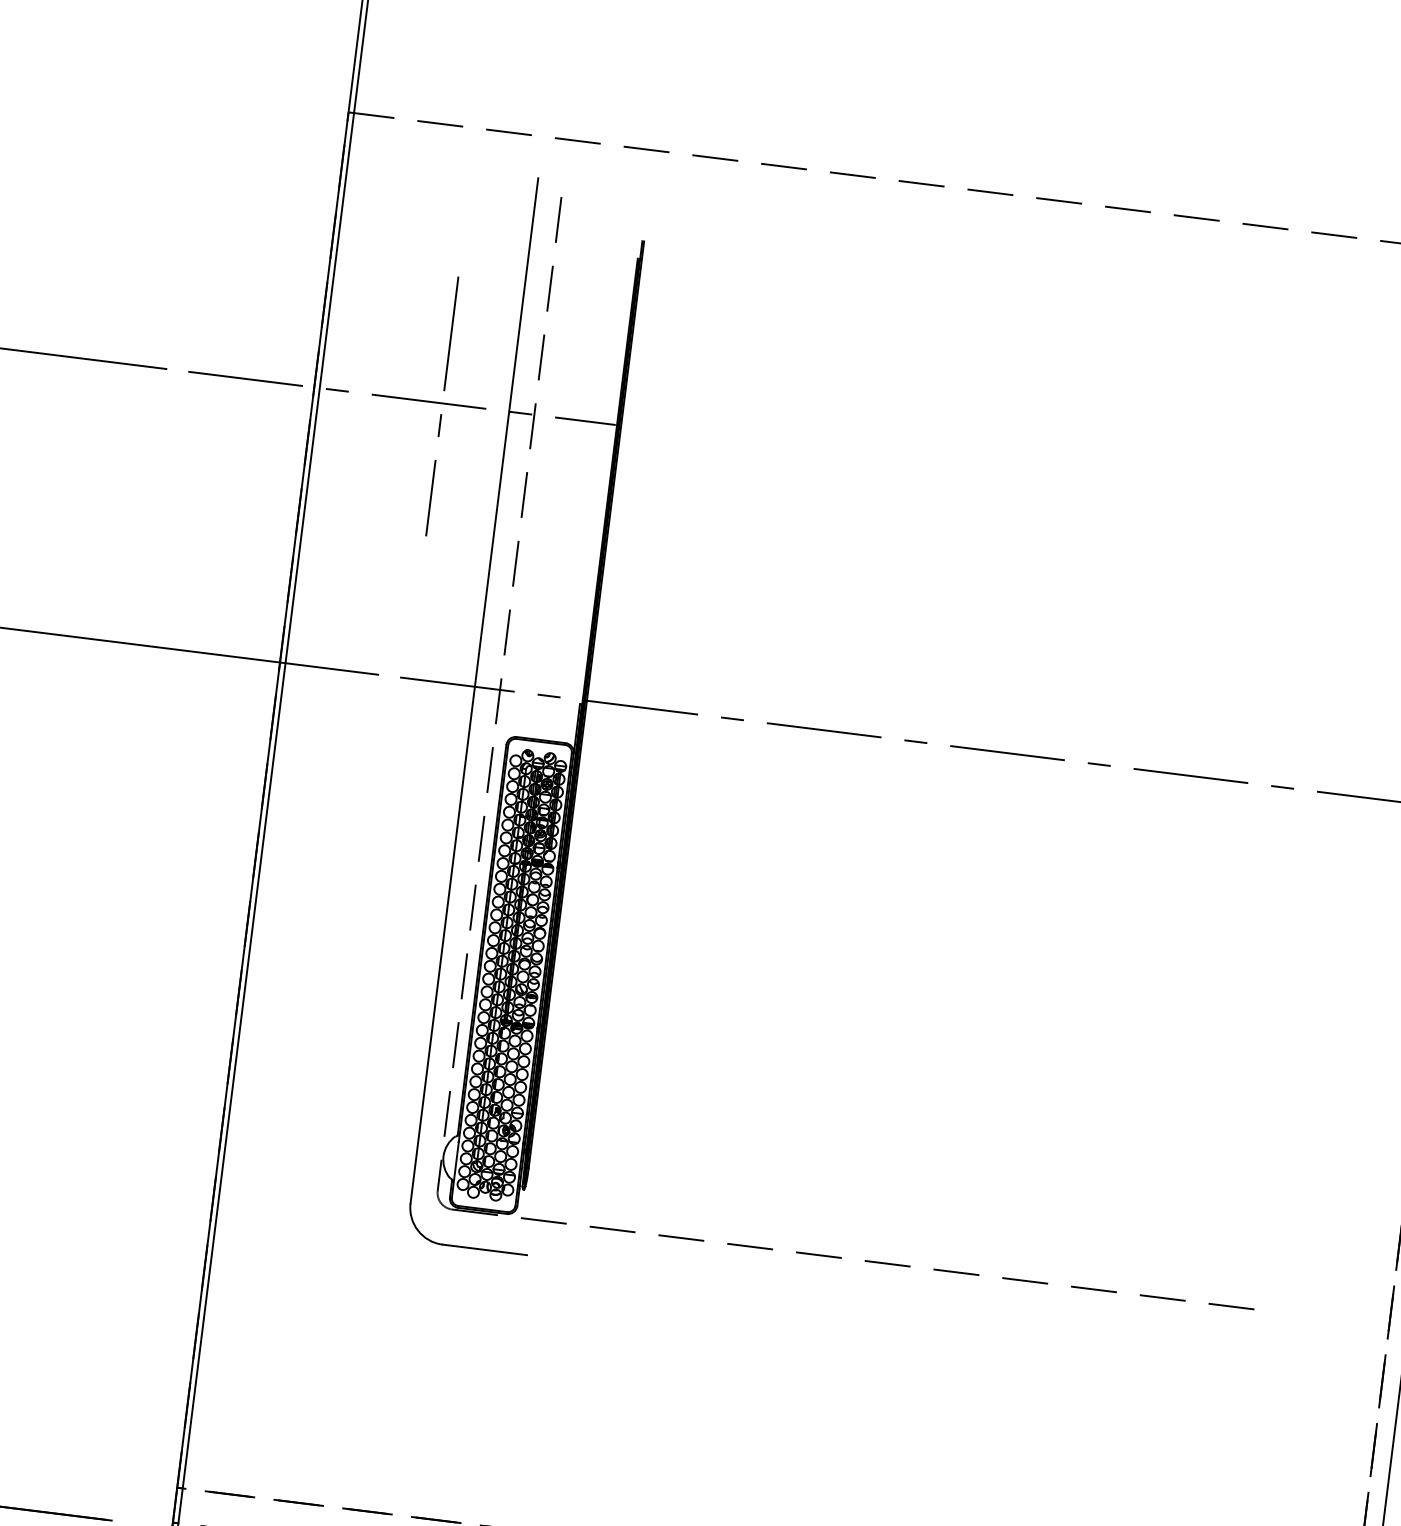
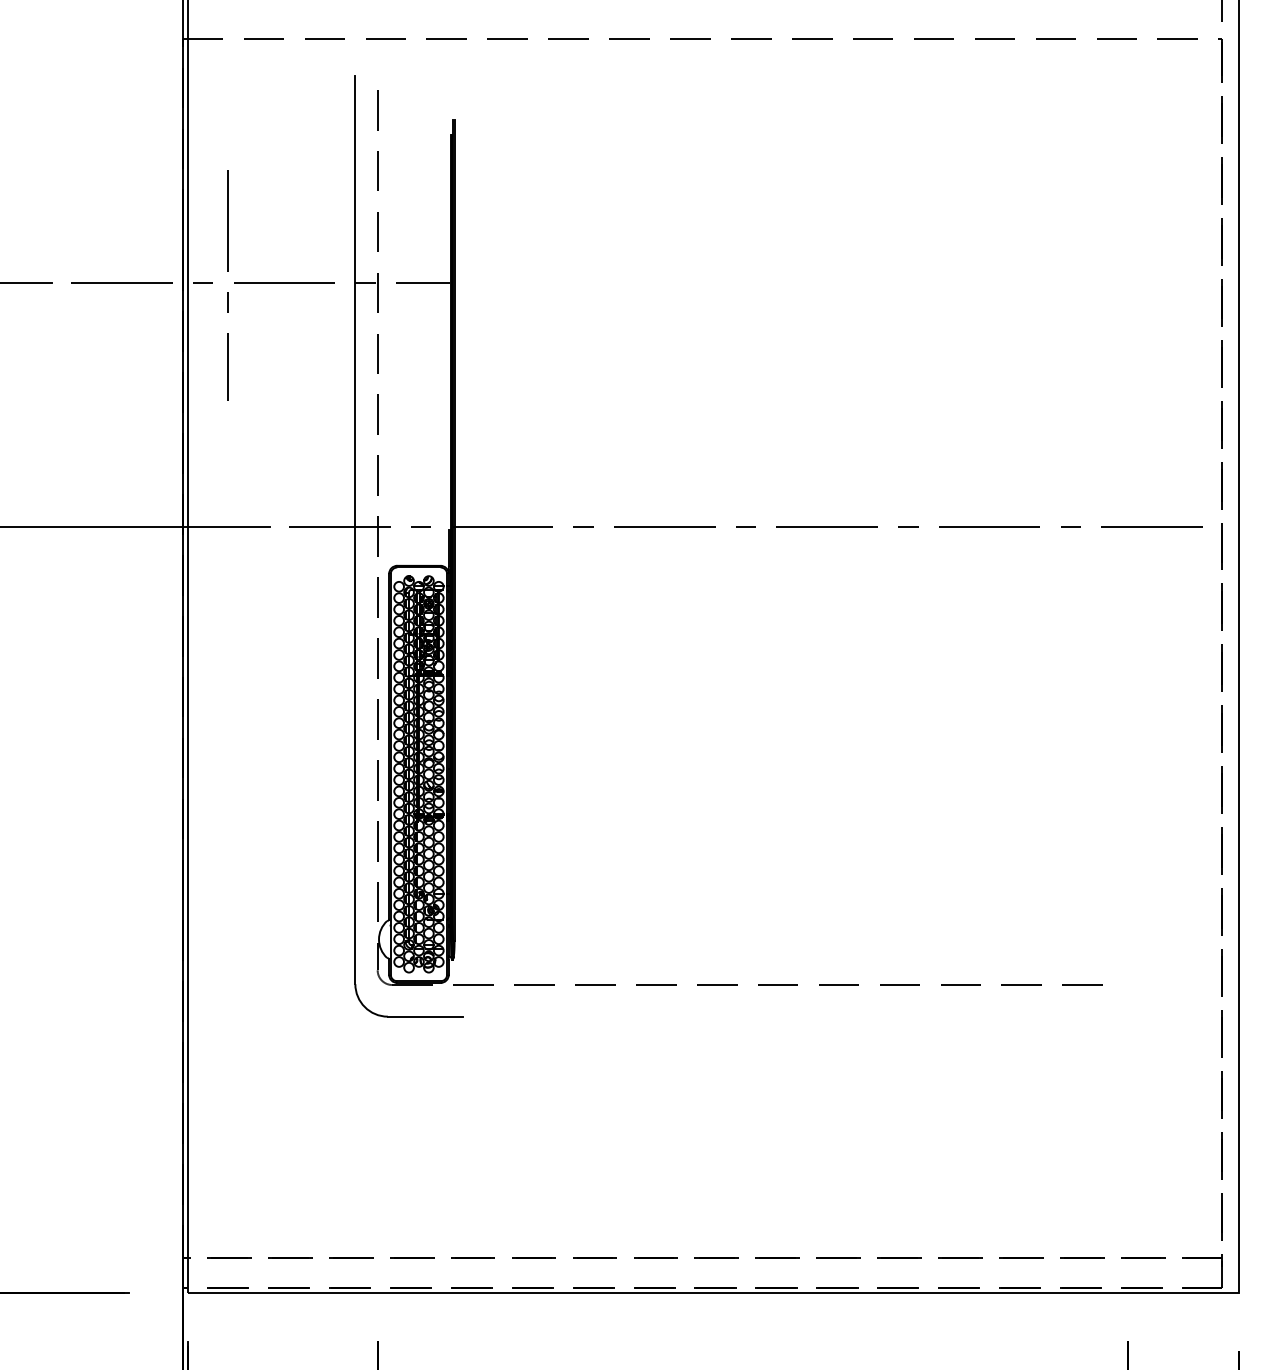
line: (440, 414) -> (227, 292), moved

